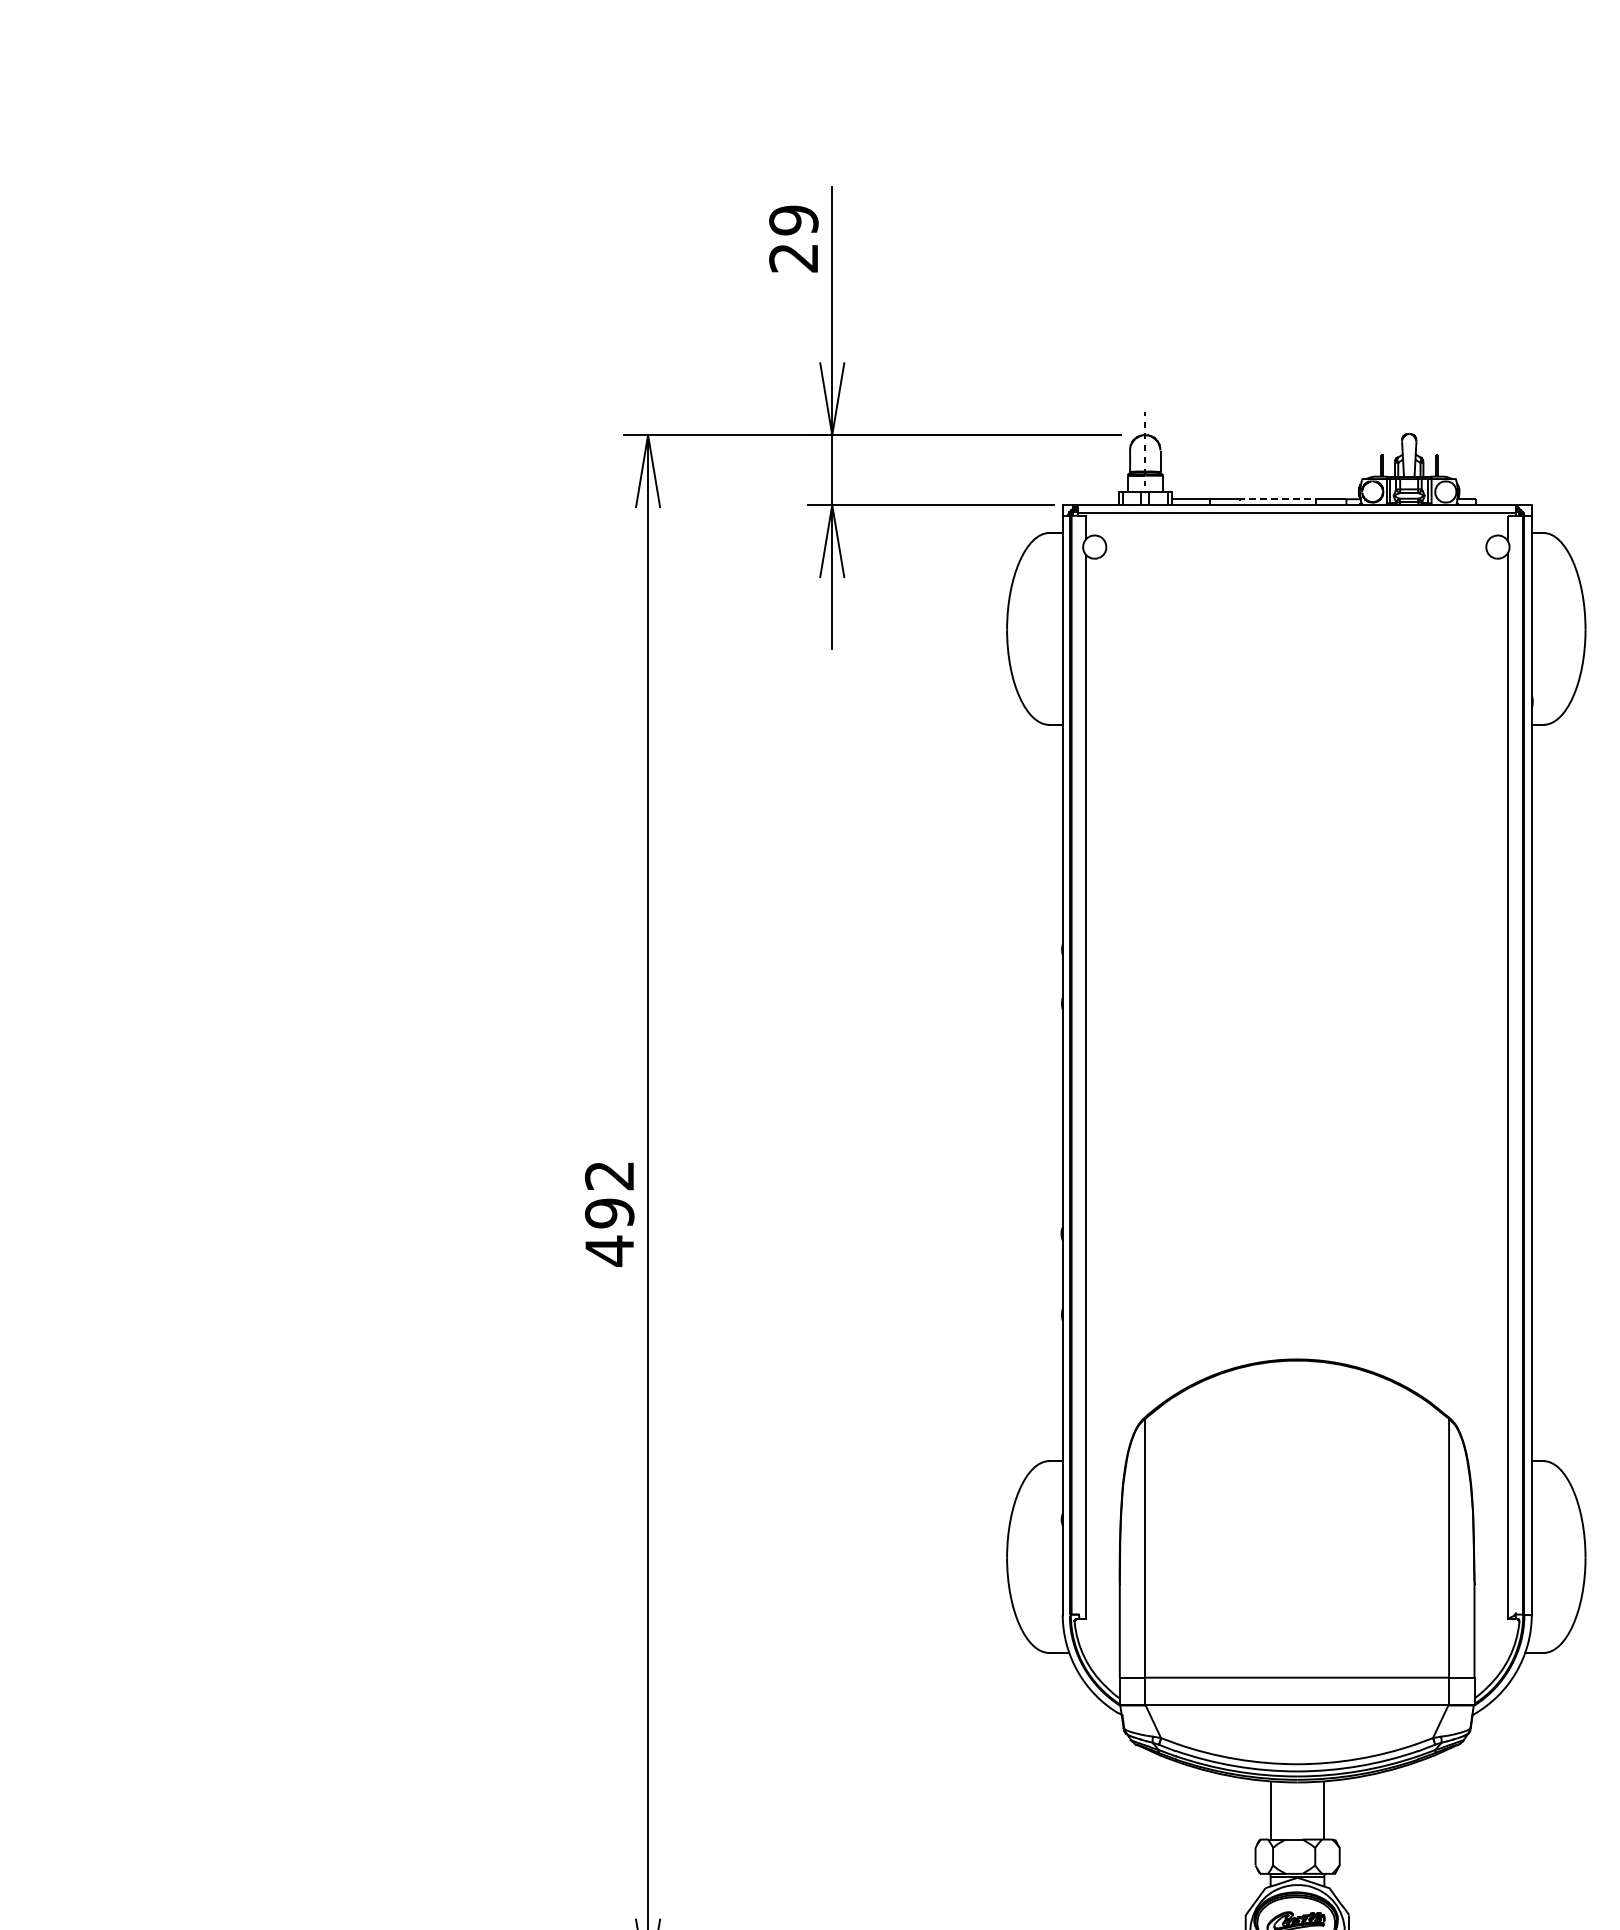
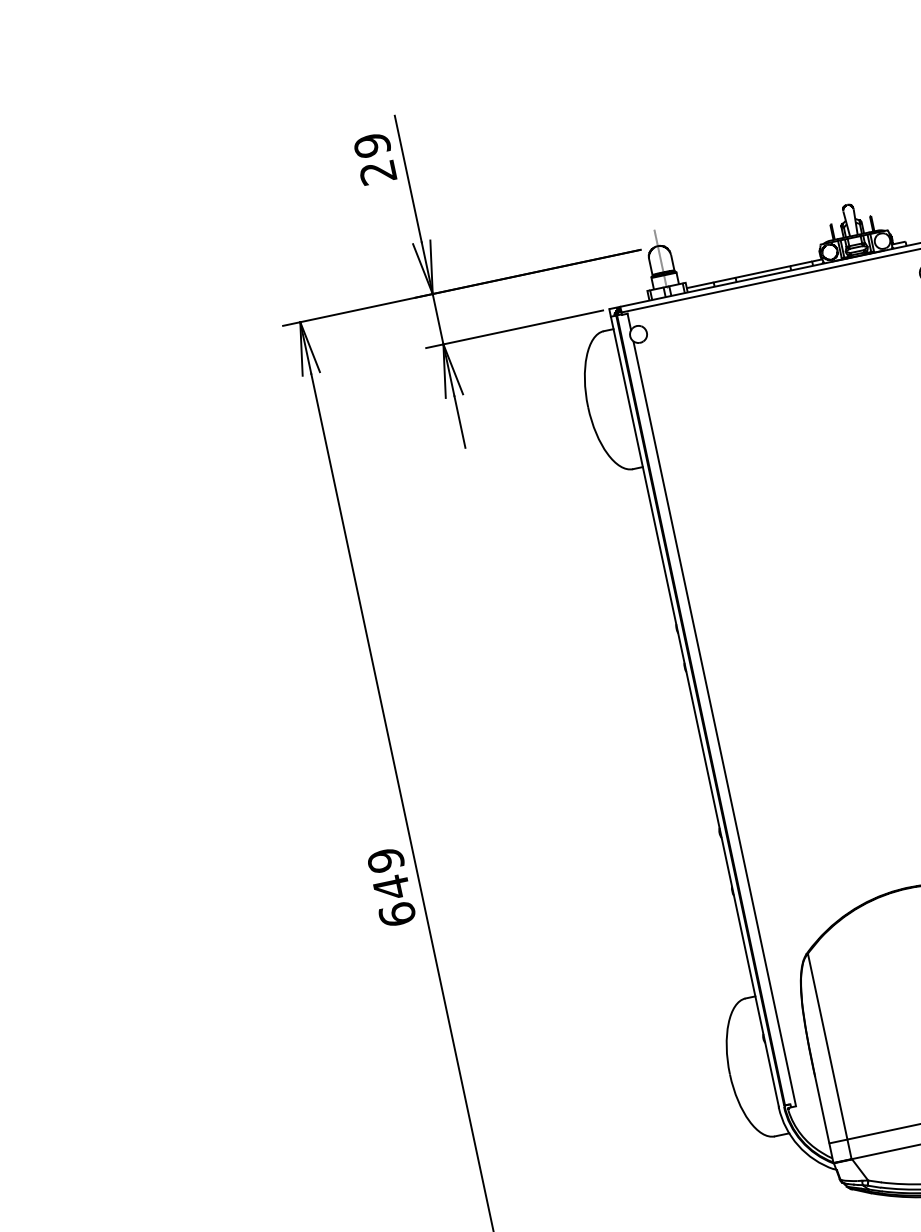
line: (1277, 499) -> (762, 272), dashed -> solid
text: (609, 1213) -> (391, 887), 492 -> 649

